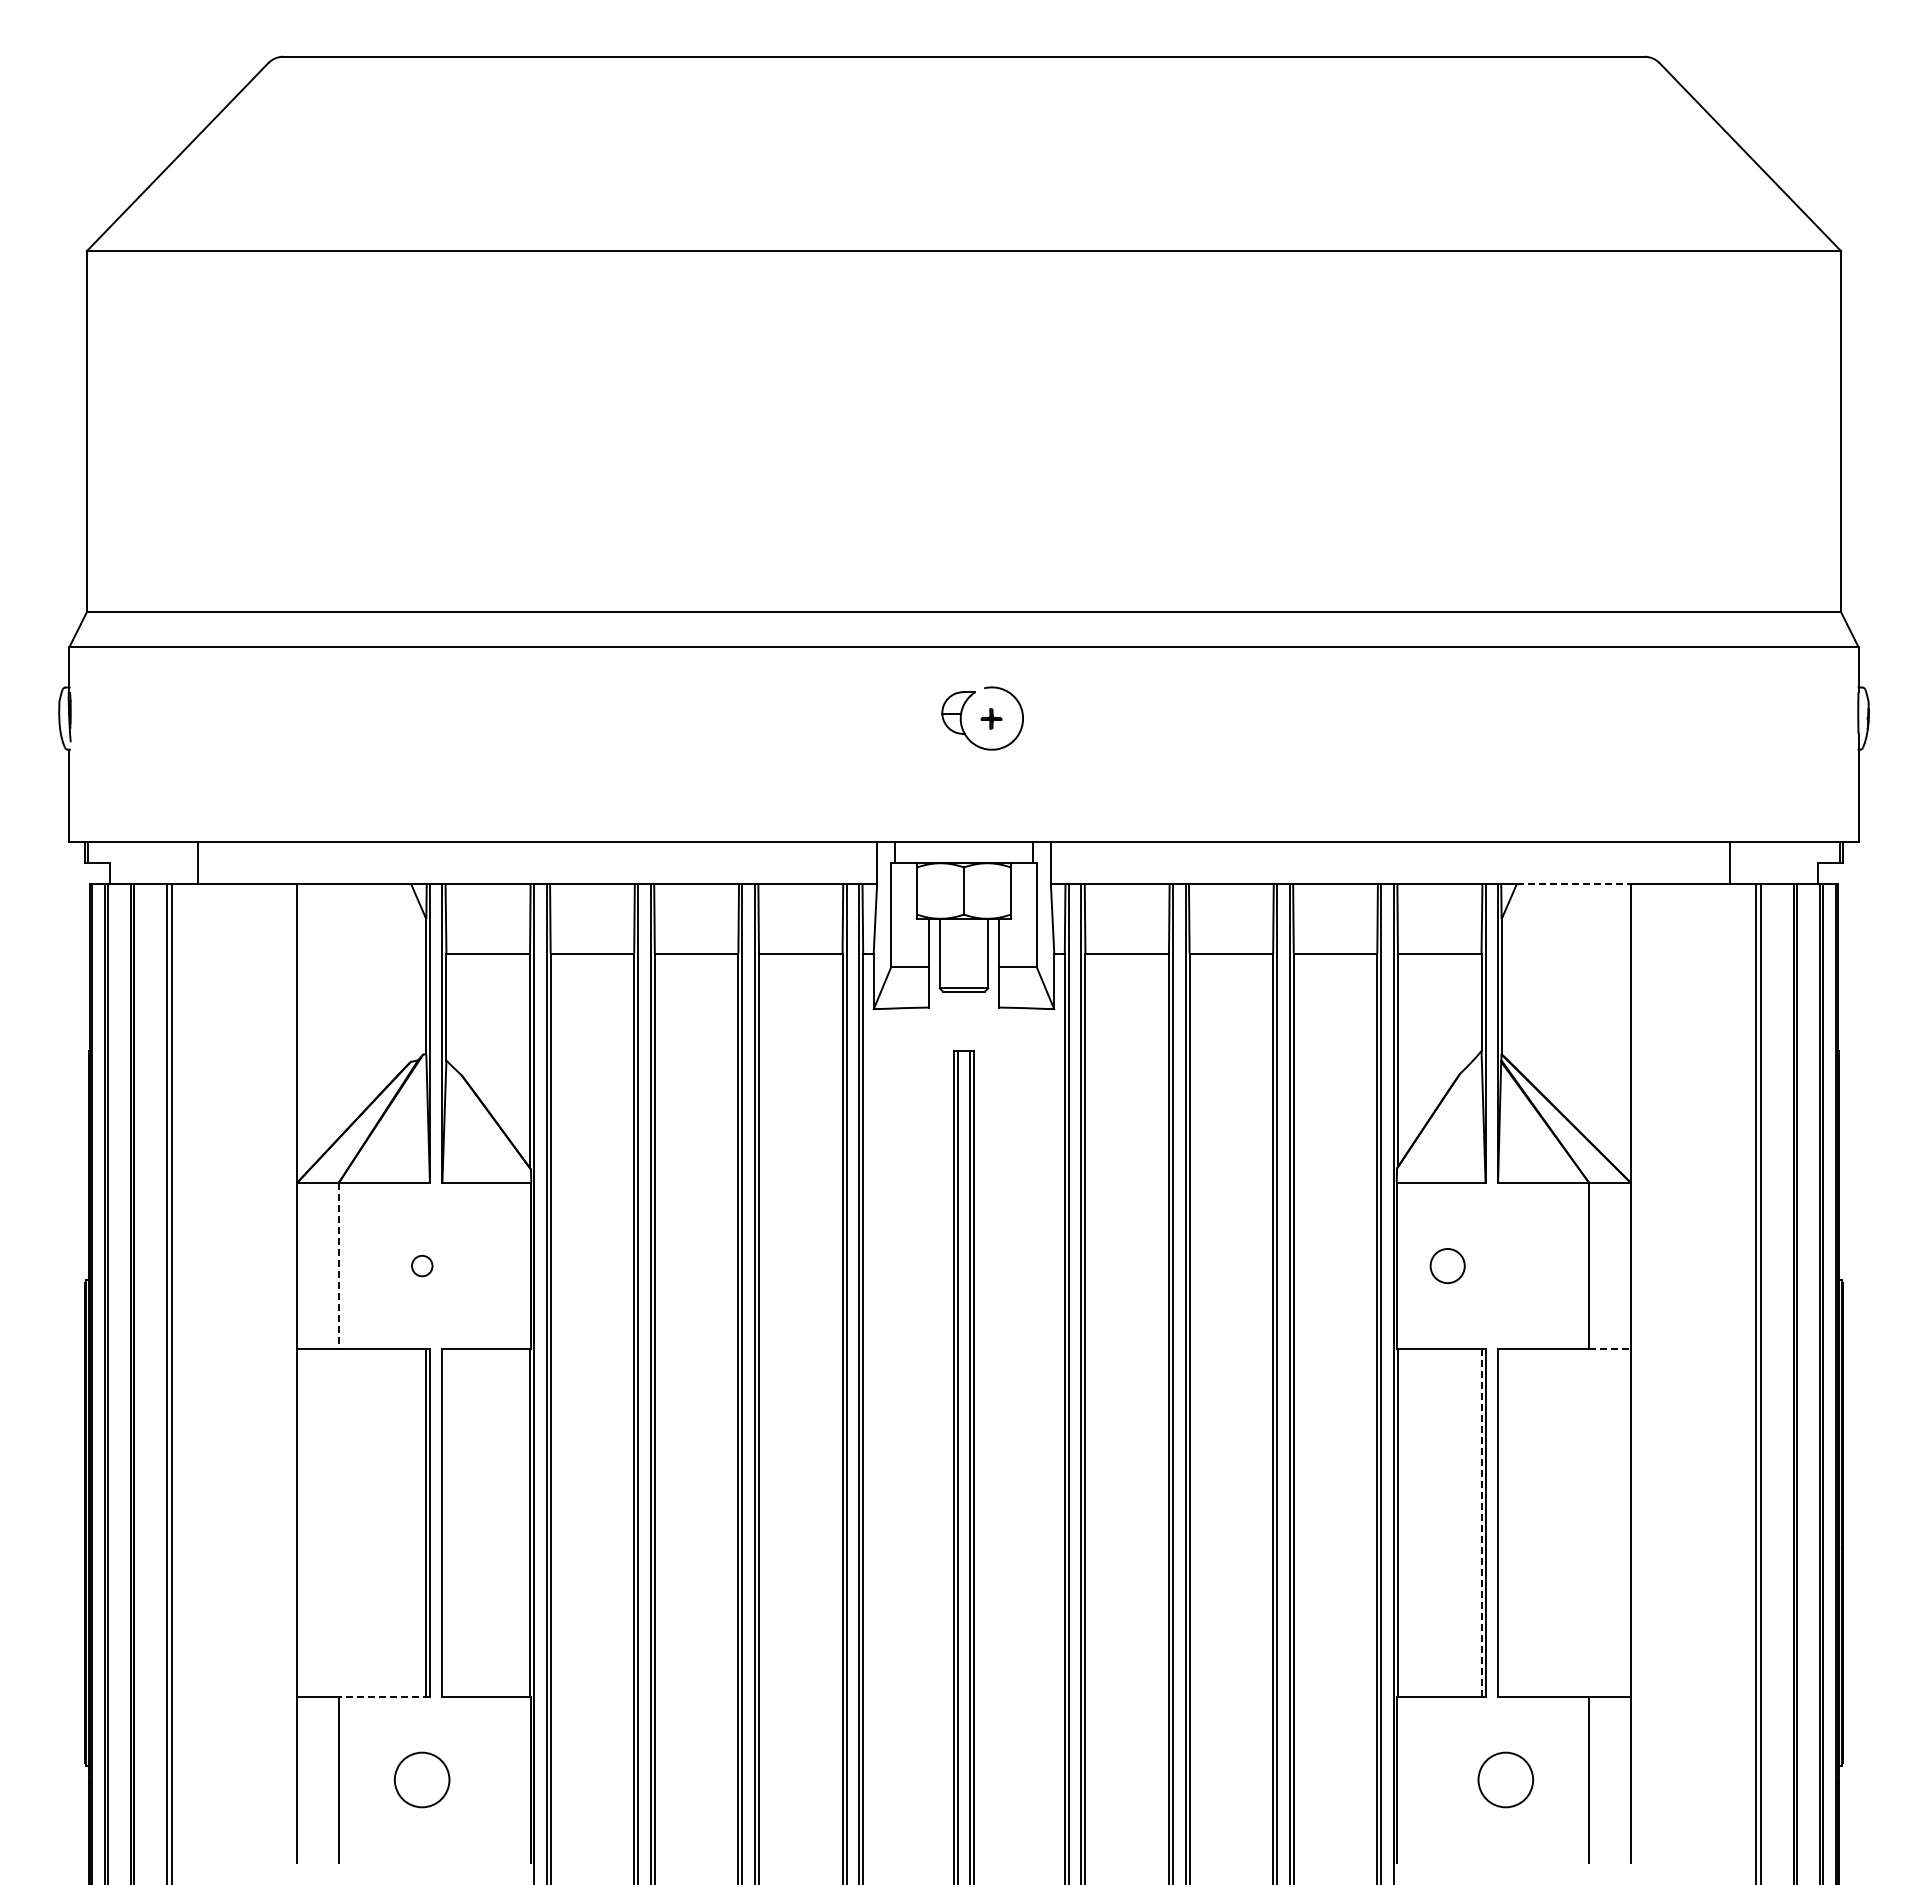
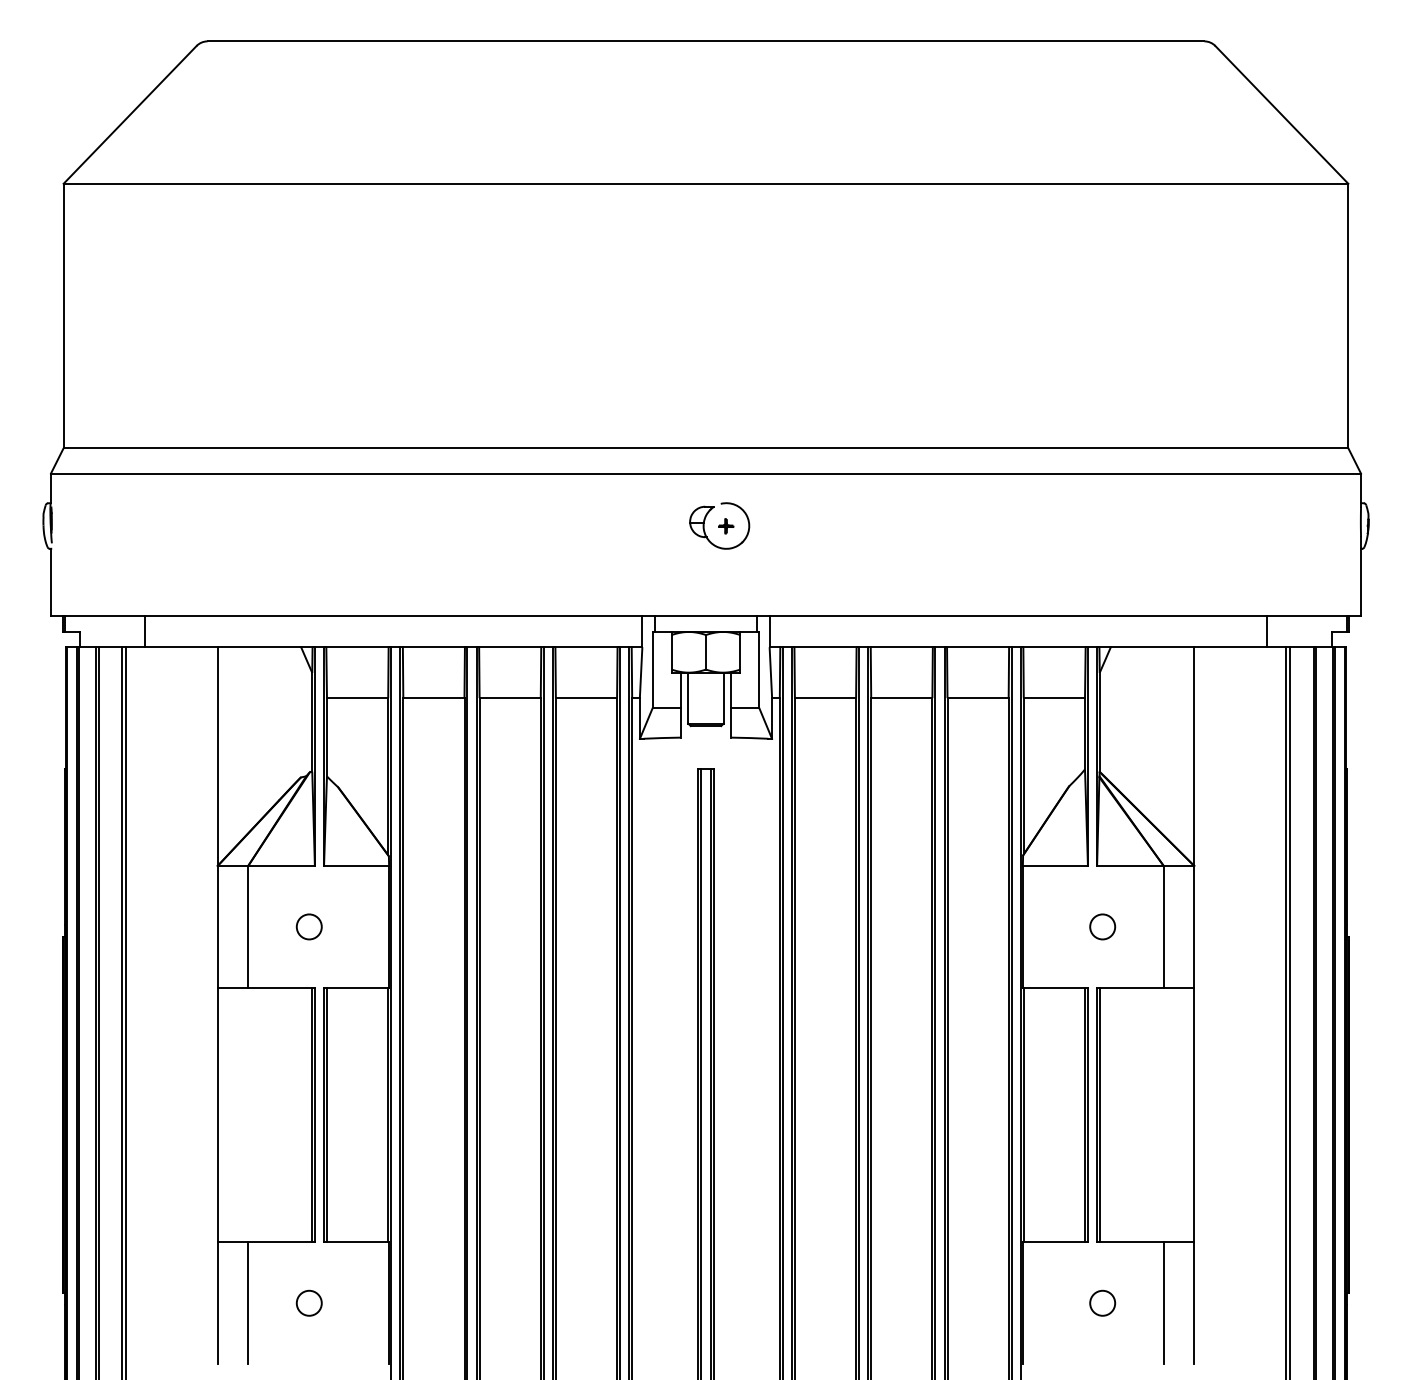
line: (1573, 884) -> (1152, 647), dashed -> solid
circle: (422, 1265) -> (309, 926), size x1.67
circle: (1447, 1265) -> (1102, 926), moved
line: (338, 1266) -> (247, 927), dashed -> solid
line: (1609, 1349) -> (1178, 988), dashed -> solid
line: (446, 1522) -> (327, 1114), added
line: (1501, 1522) -> (1099, 1114), added
line: (1481, 1523) -> (1084, 1115), dashed -> solid
line: (383, 1696) -> (280, 1242), dashed -> solid
circle: (422, 1779) -> (309, 1302), size x0.62
circle: (1505, 1779) -> (1102, 1302), size x0.62

